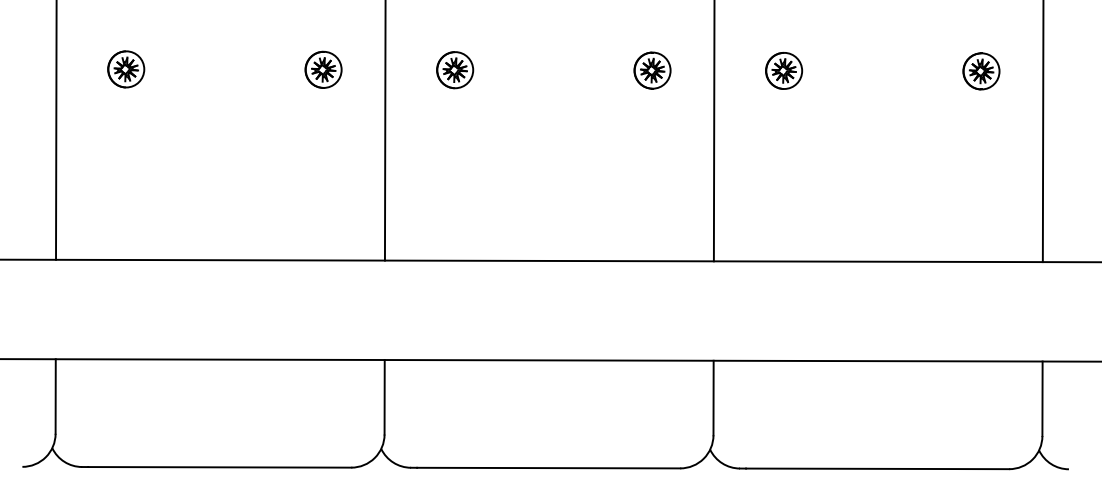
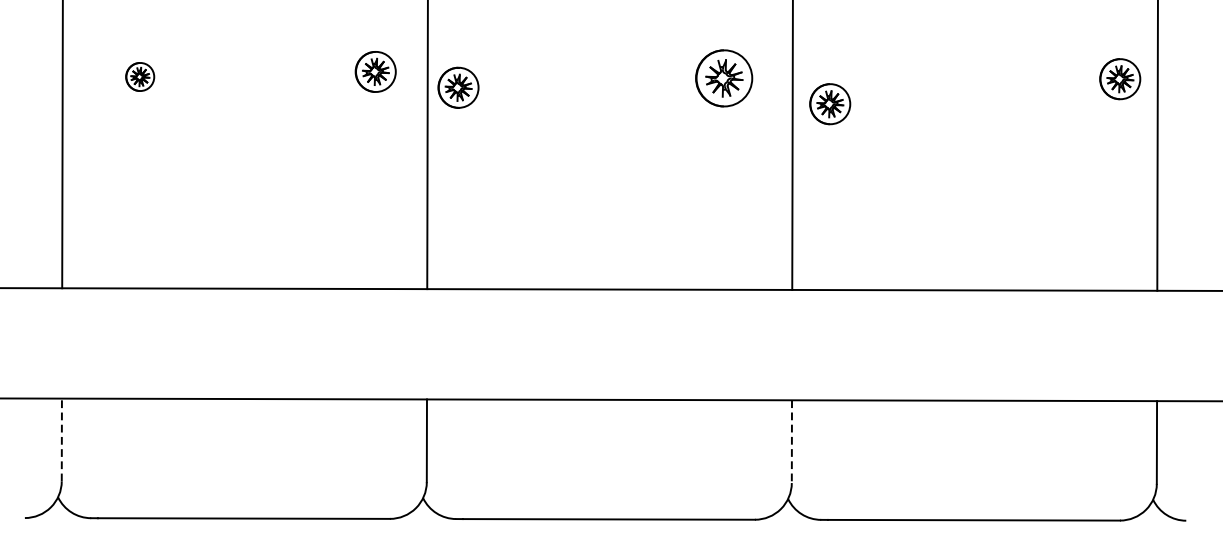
part: (126, 69) -> (140, 77), size x0.7
part: (323, 69) -> (375, 71), moved
part: (455, 70) -> (458, 88), moved
part: (652, 70) -> (724, 78), size x1.4
part: (784, 70) -> (830, 103), moved
part: (981, 71) -> (1120, 79), moved
line: (55, 396) -> (61, 439), solid -> dashed
line: (713, 398) -> (791, 442), solid -> dashed

